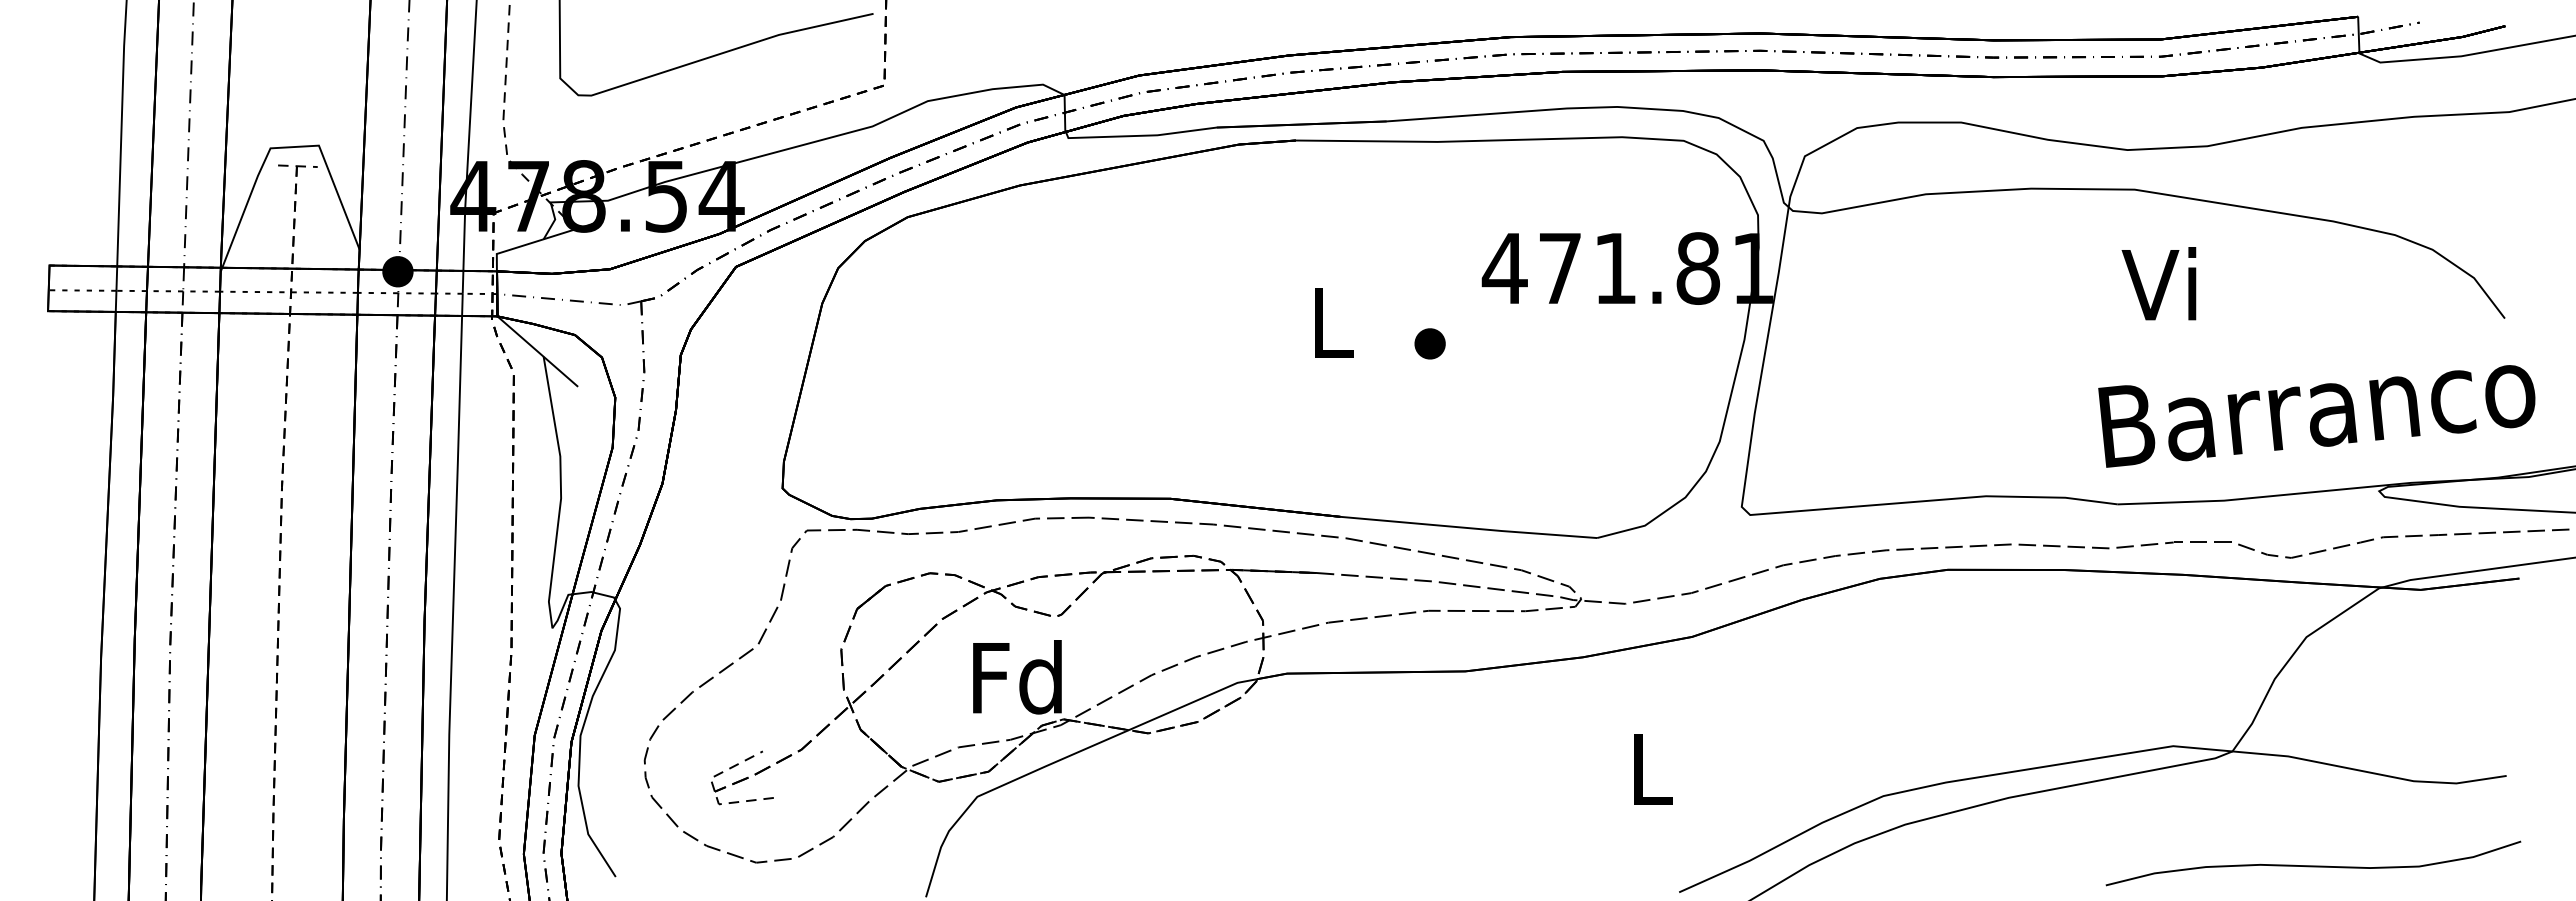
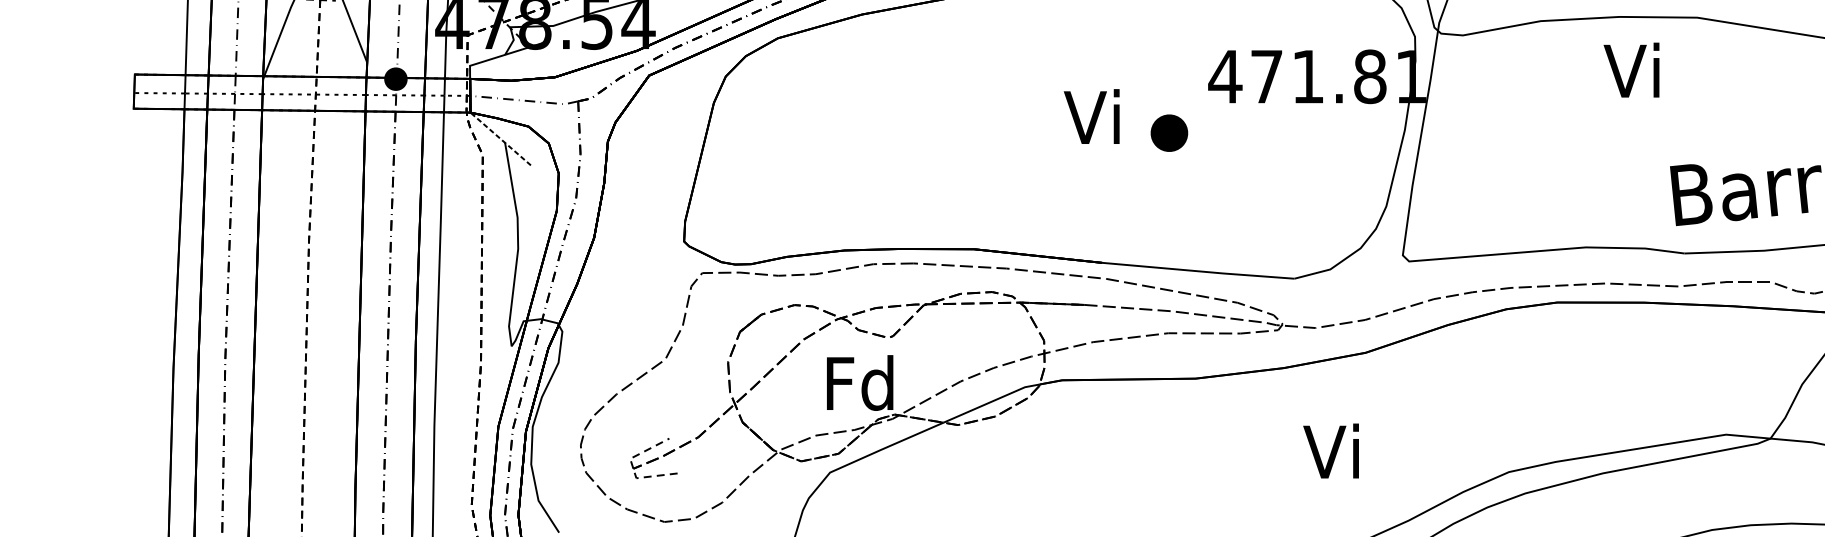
text: (2158, 283) -> (1631, 70), moved
text: (1326, 321) -> (1091, 116), L -> Vi
part: (1429, 343) -> (1168, 132), size x1.6
line: (537, 351) -> (500, 138), solid -> dashed
text: (1645, 767) -> (1330, 450), L -> Vi

